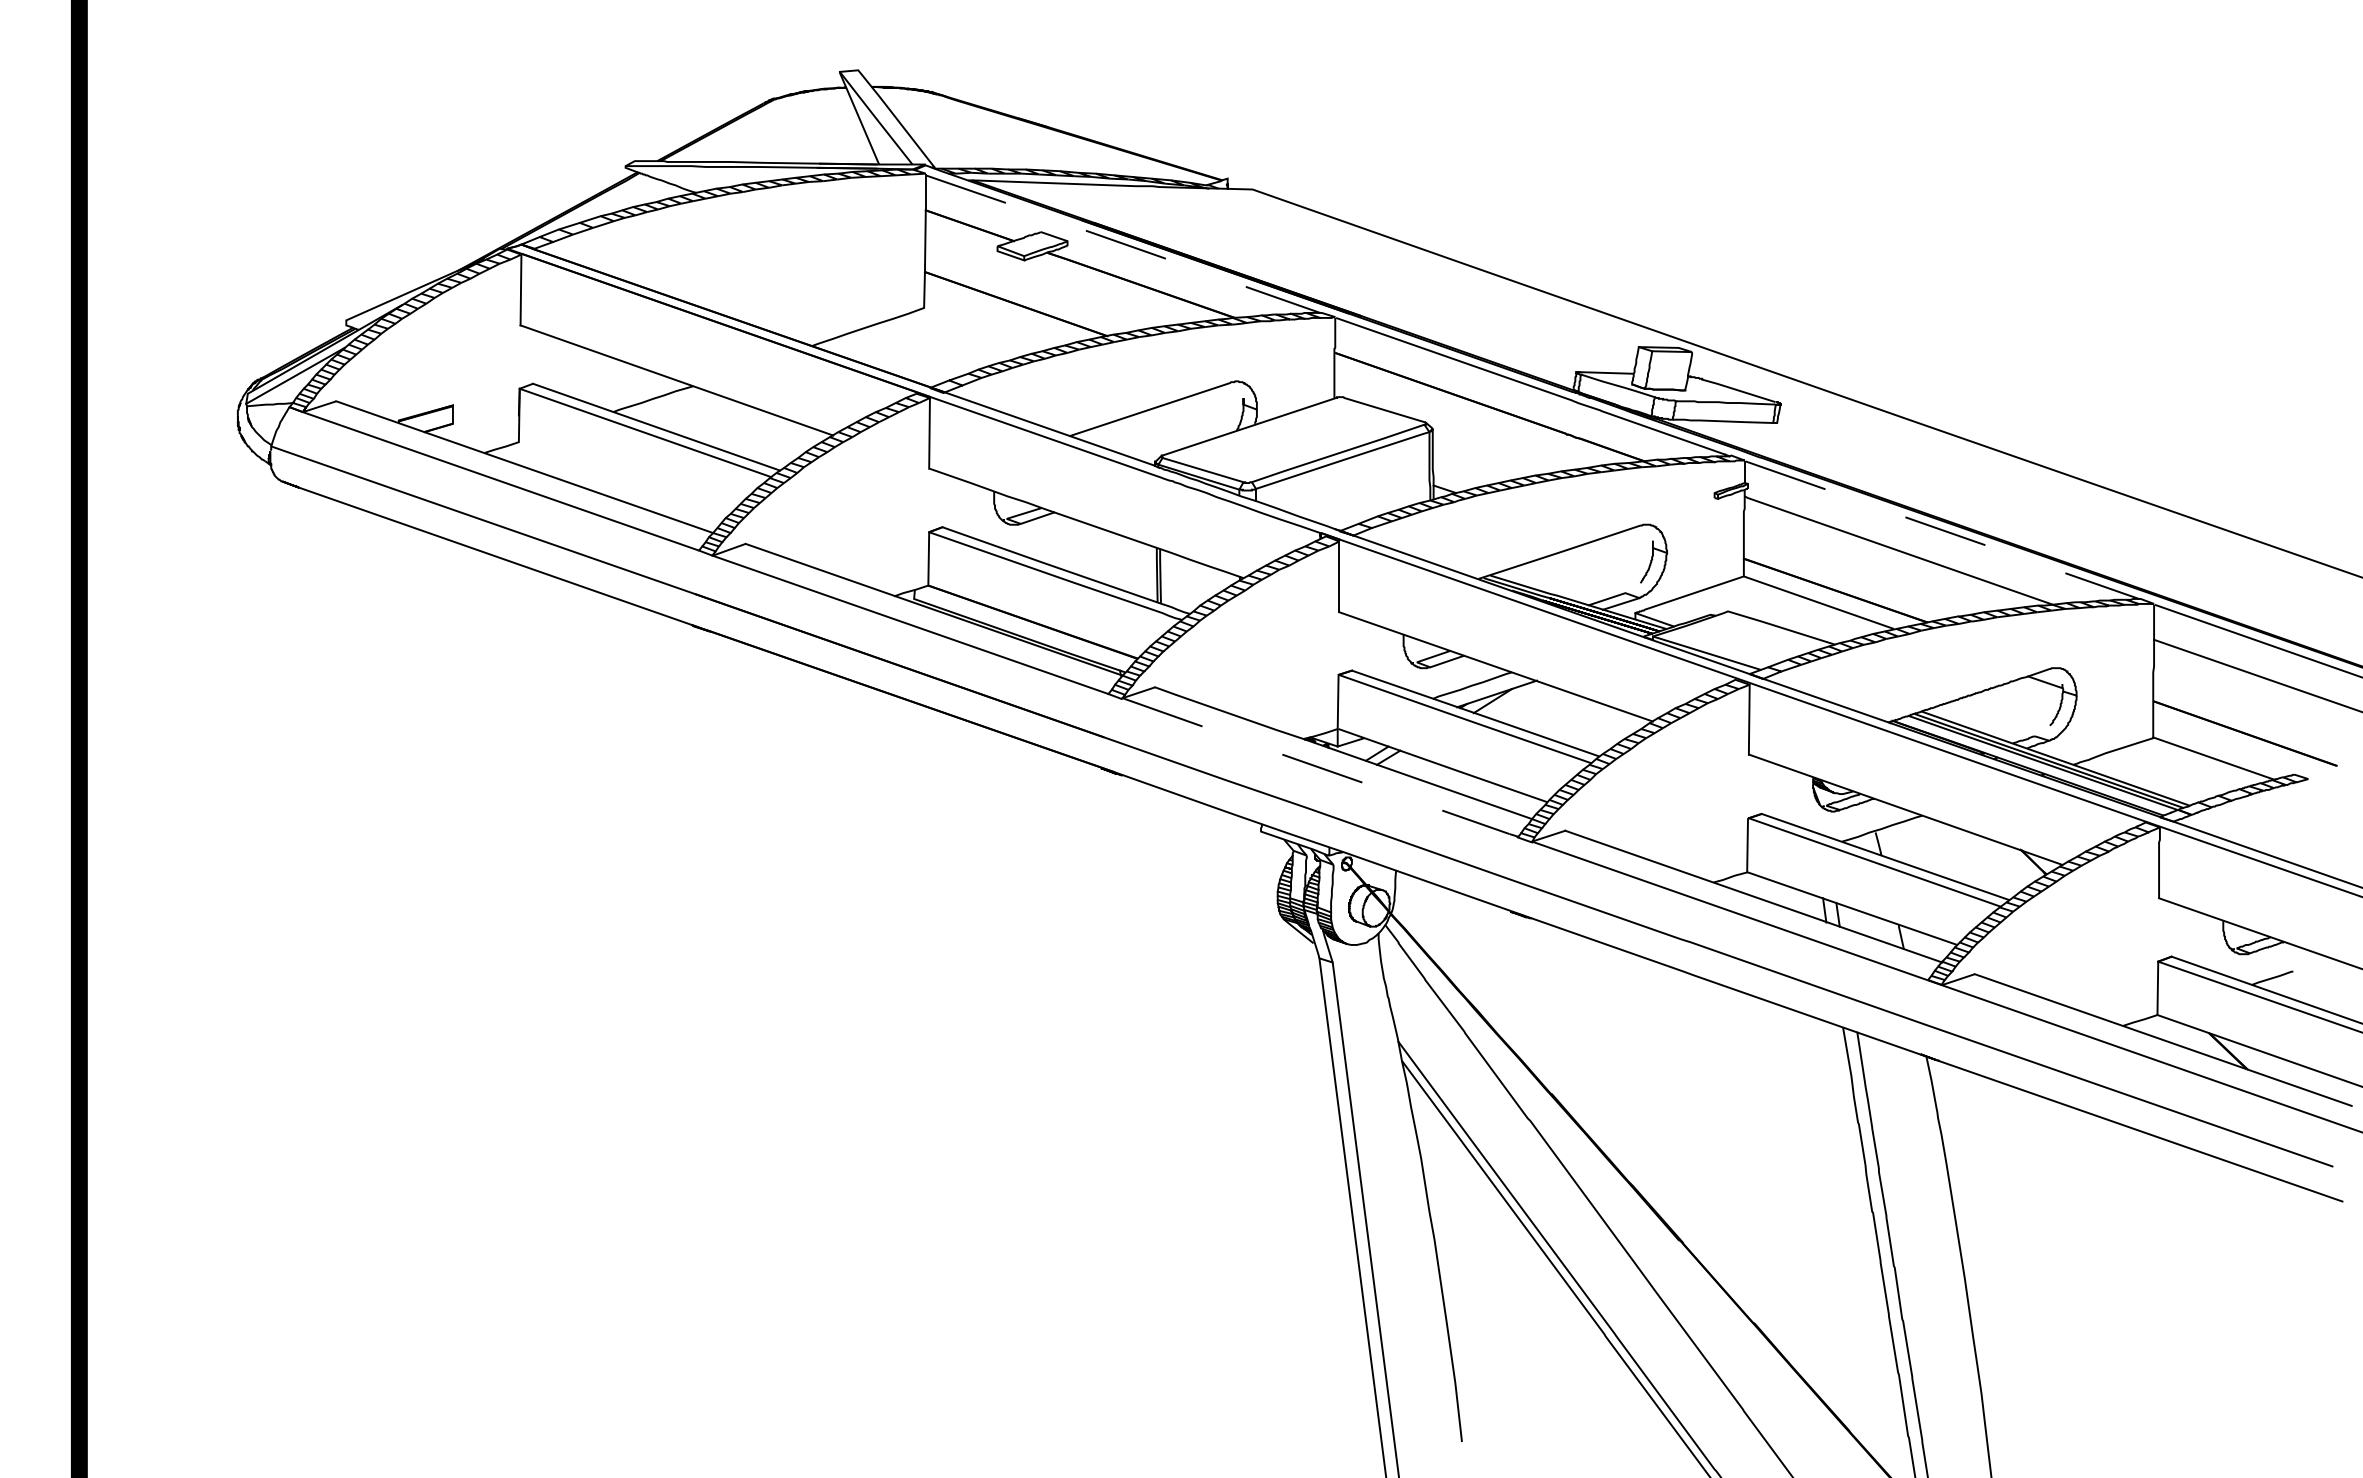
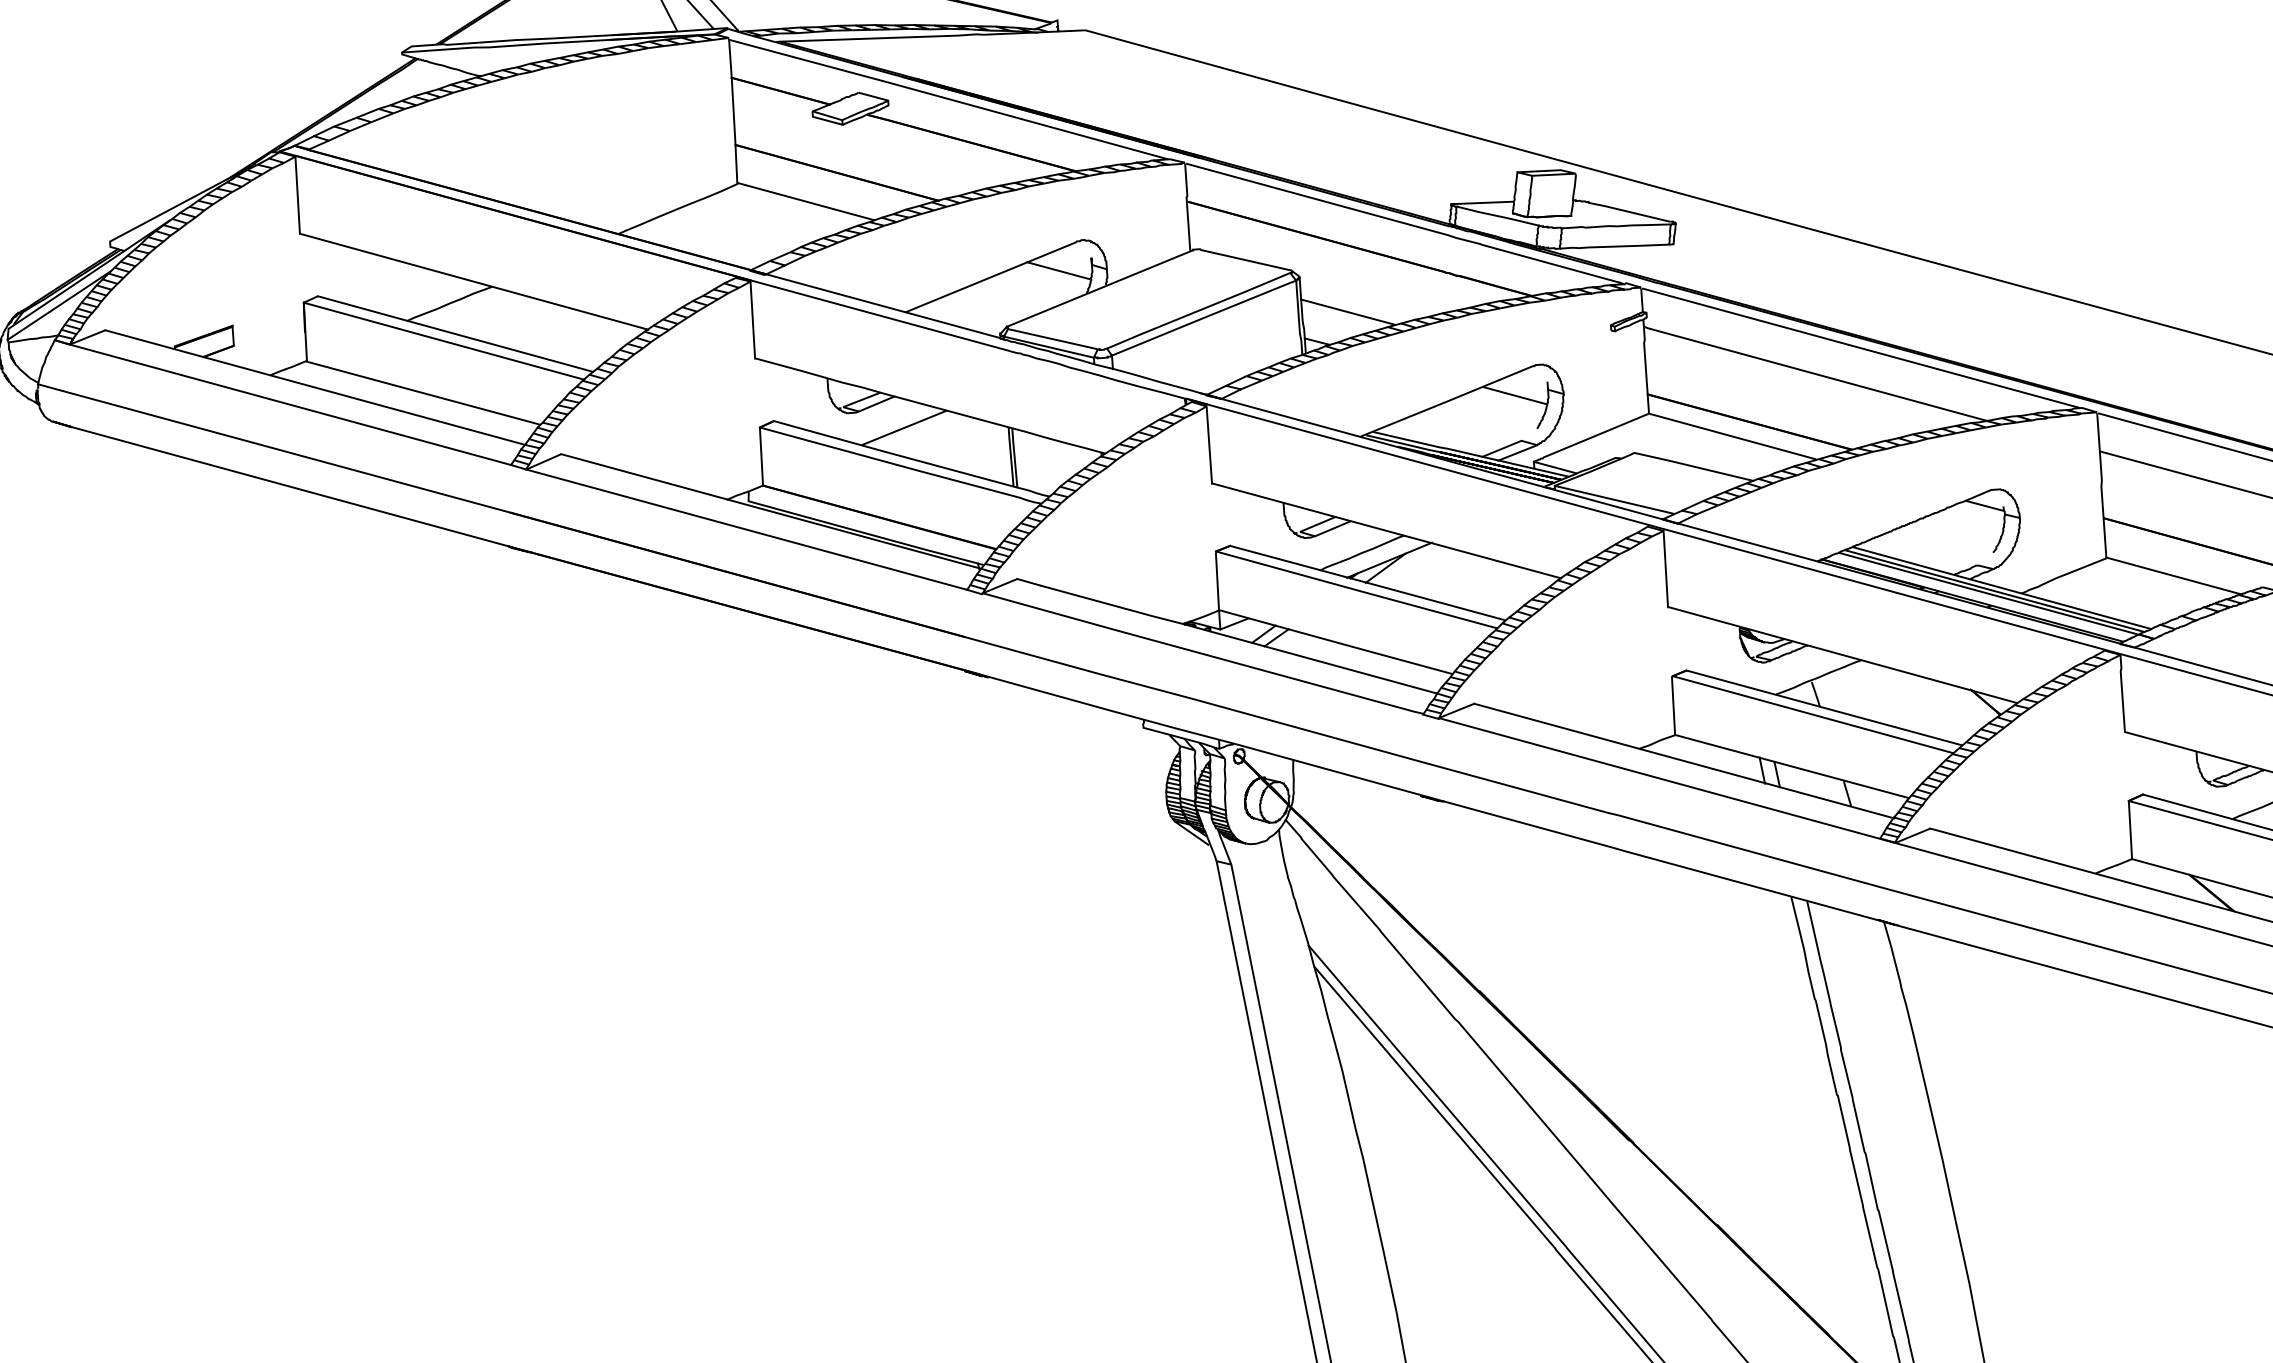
line: (1123, 243) -> (949, 98), dashed -> solid
line: (985, 328) -> (805, 201), added
line: (1212, 408) -> (1058, 271), added
line: (1474, 463) -> (1347, 311), added
line: (623, 478) -> (423, 392), added
line: (1942, 530) -> (1861, 348), dashed -> solid
line: (1060, 541) -> (903, 427), added
line: (1622, 551) -> (1515, 395), added
line: (1319, 767) -> (1202, 653), dashed -> solid

